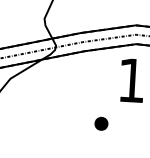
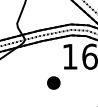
part: (100, 122) -> (53, 82), size x1.67

